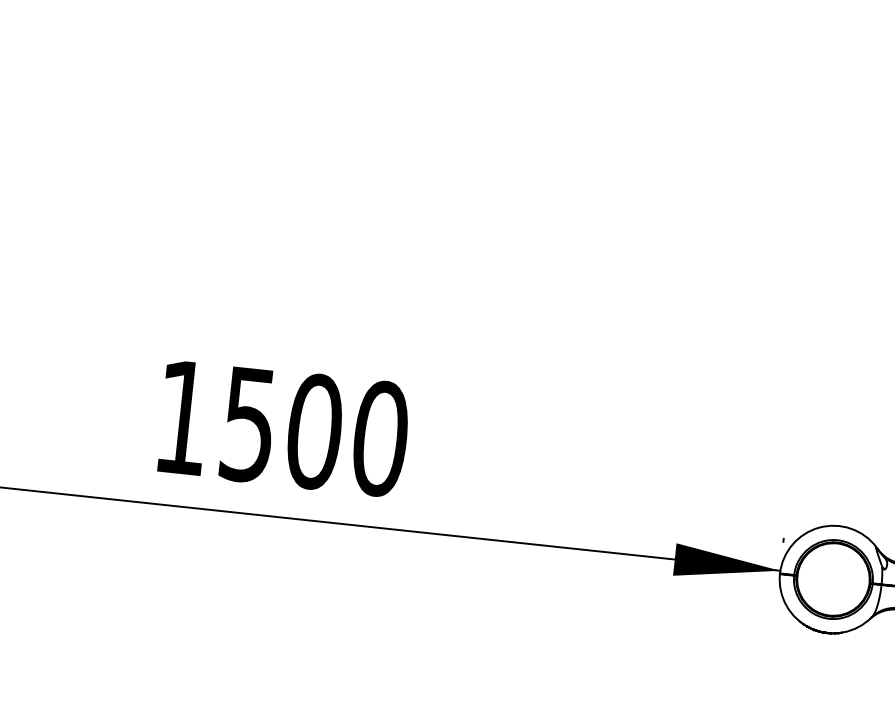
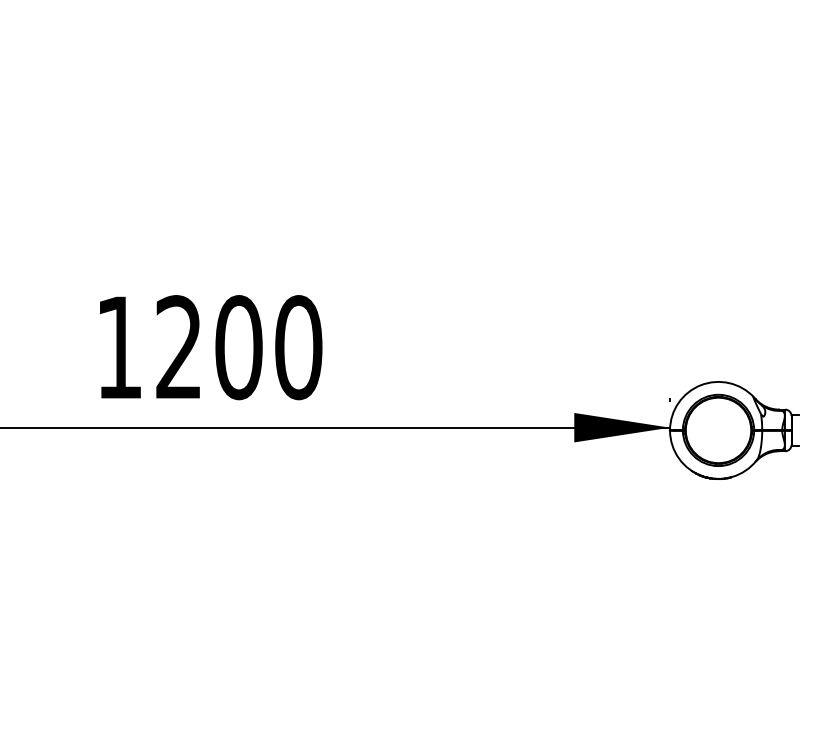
text: (248, 424) -> (178, 347), 1500 -> 1200

